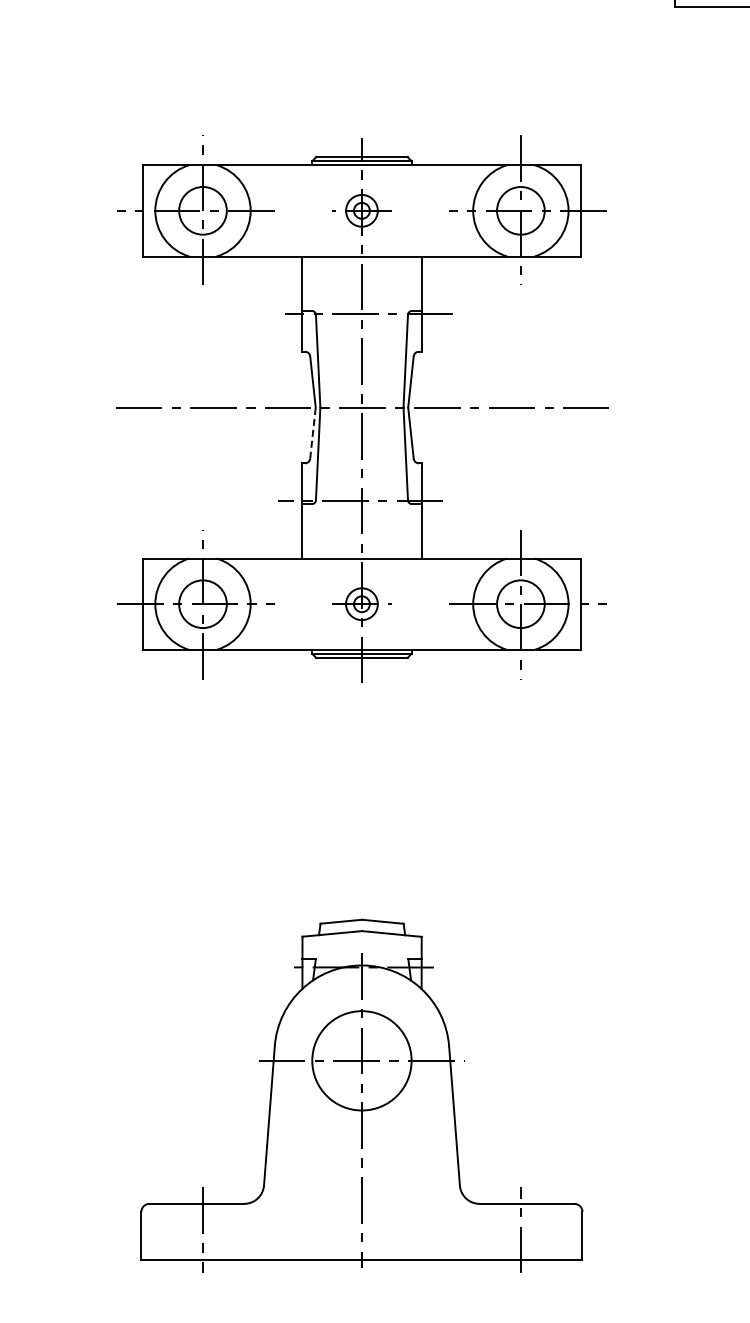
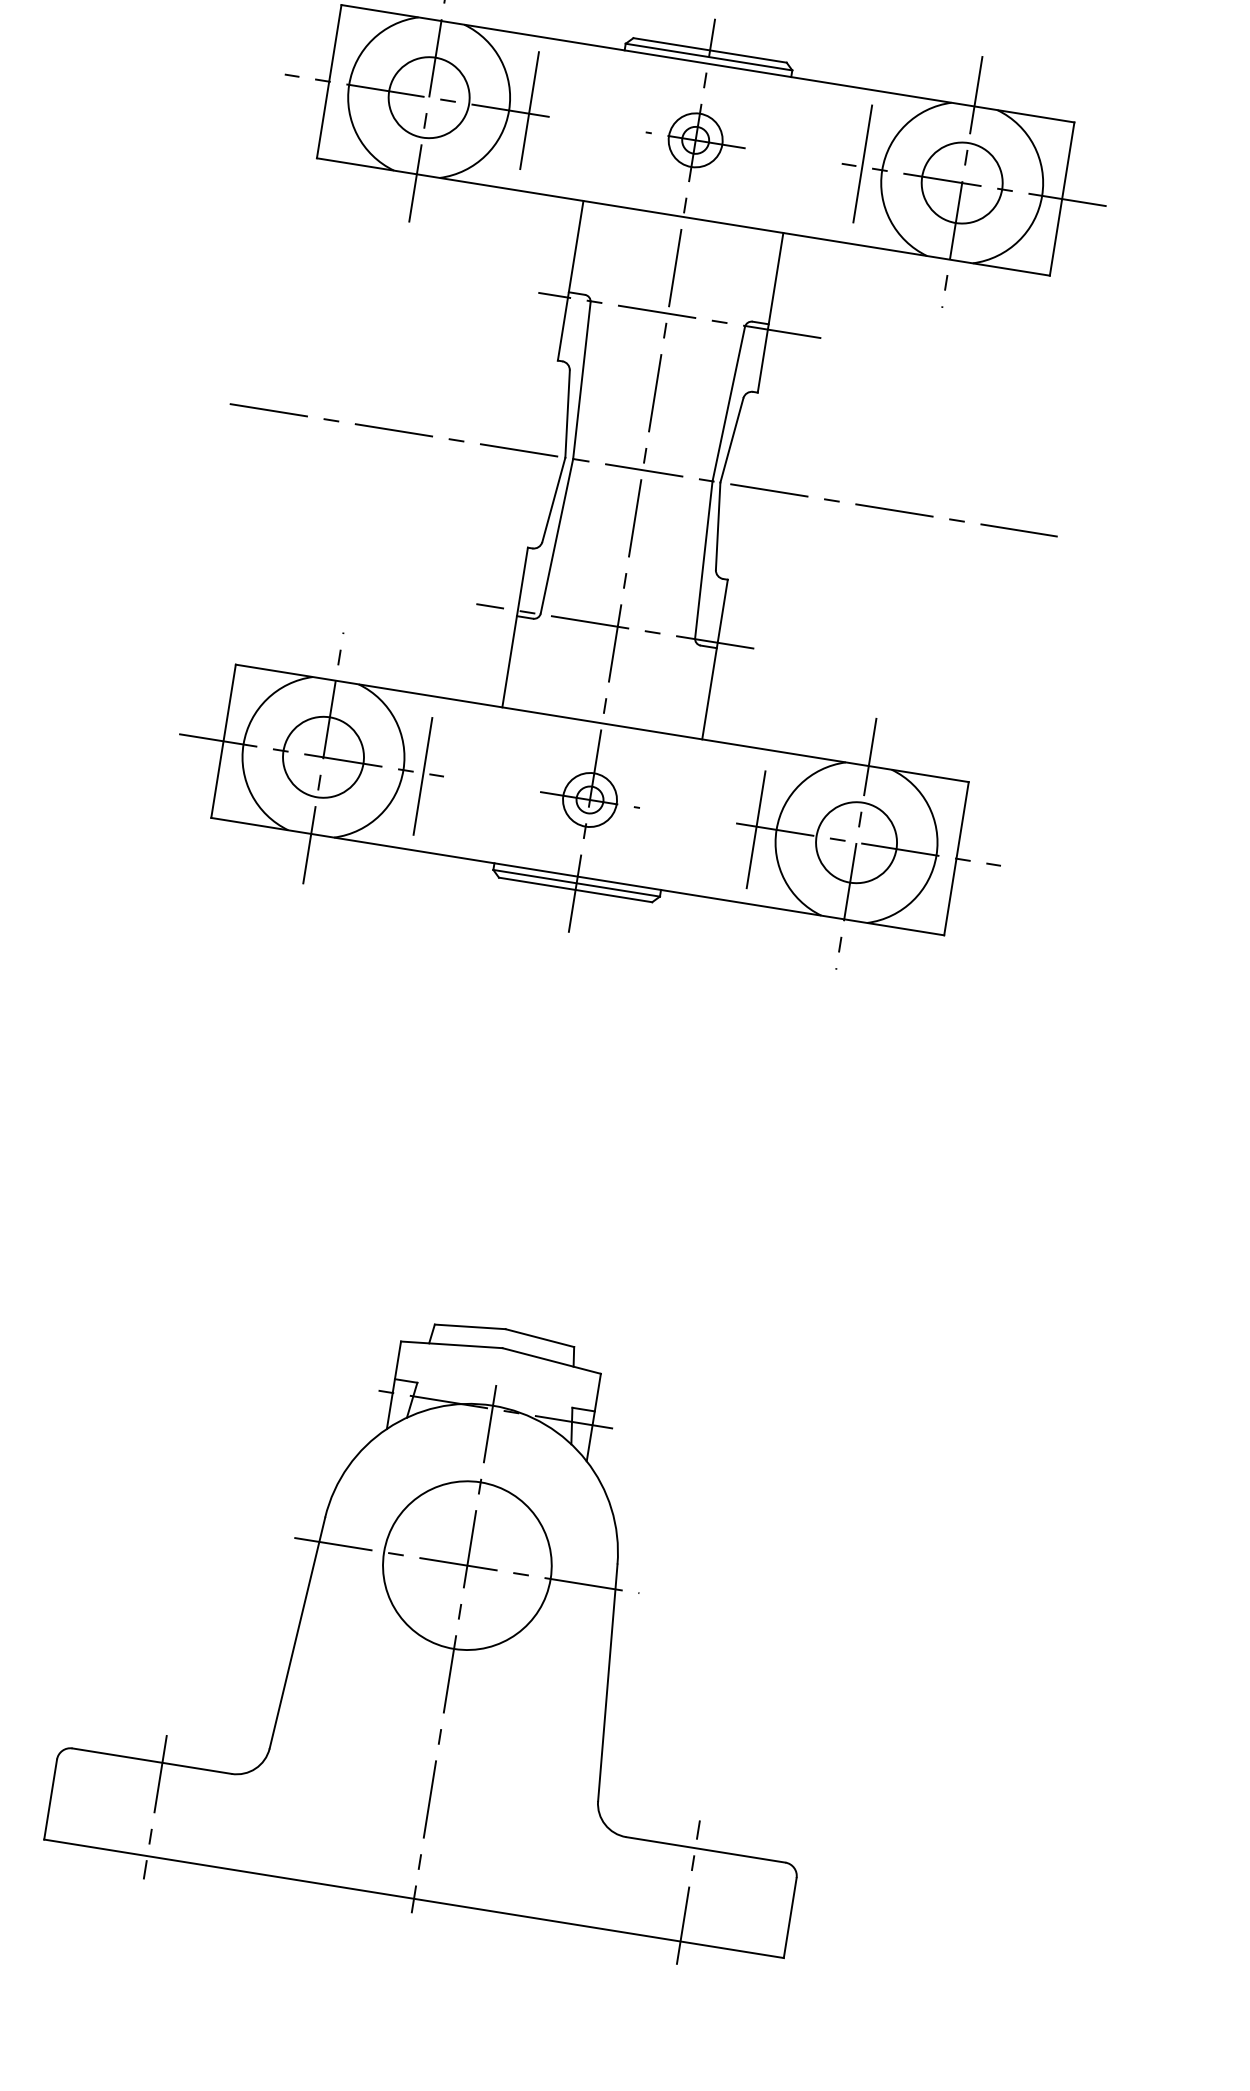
line: (262, 208) -> (529, 109), added
line: (461, 208) -> (863, 163), added
line: (312, 433) -> (552, 500), dashed -> solid
line: (262, 605) -> (422, 775), added
line: (461, 605) -> (756, 828), added

